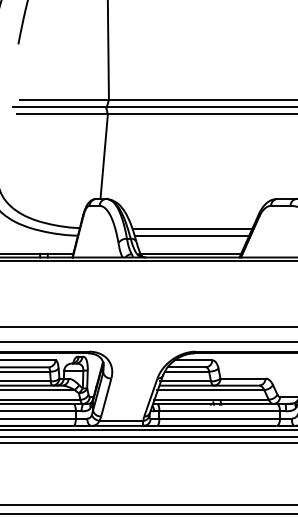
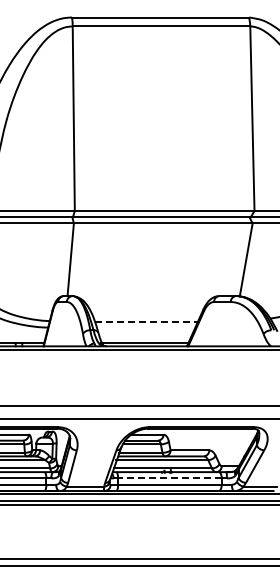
line: (193, 228) -> (147, 321), solid -> dashed
line: (192, 236) -> (146, 328), removed
line: (219, 411) -> (169, 478), solid -> dashed

